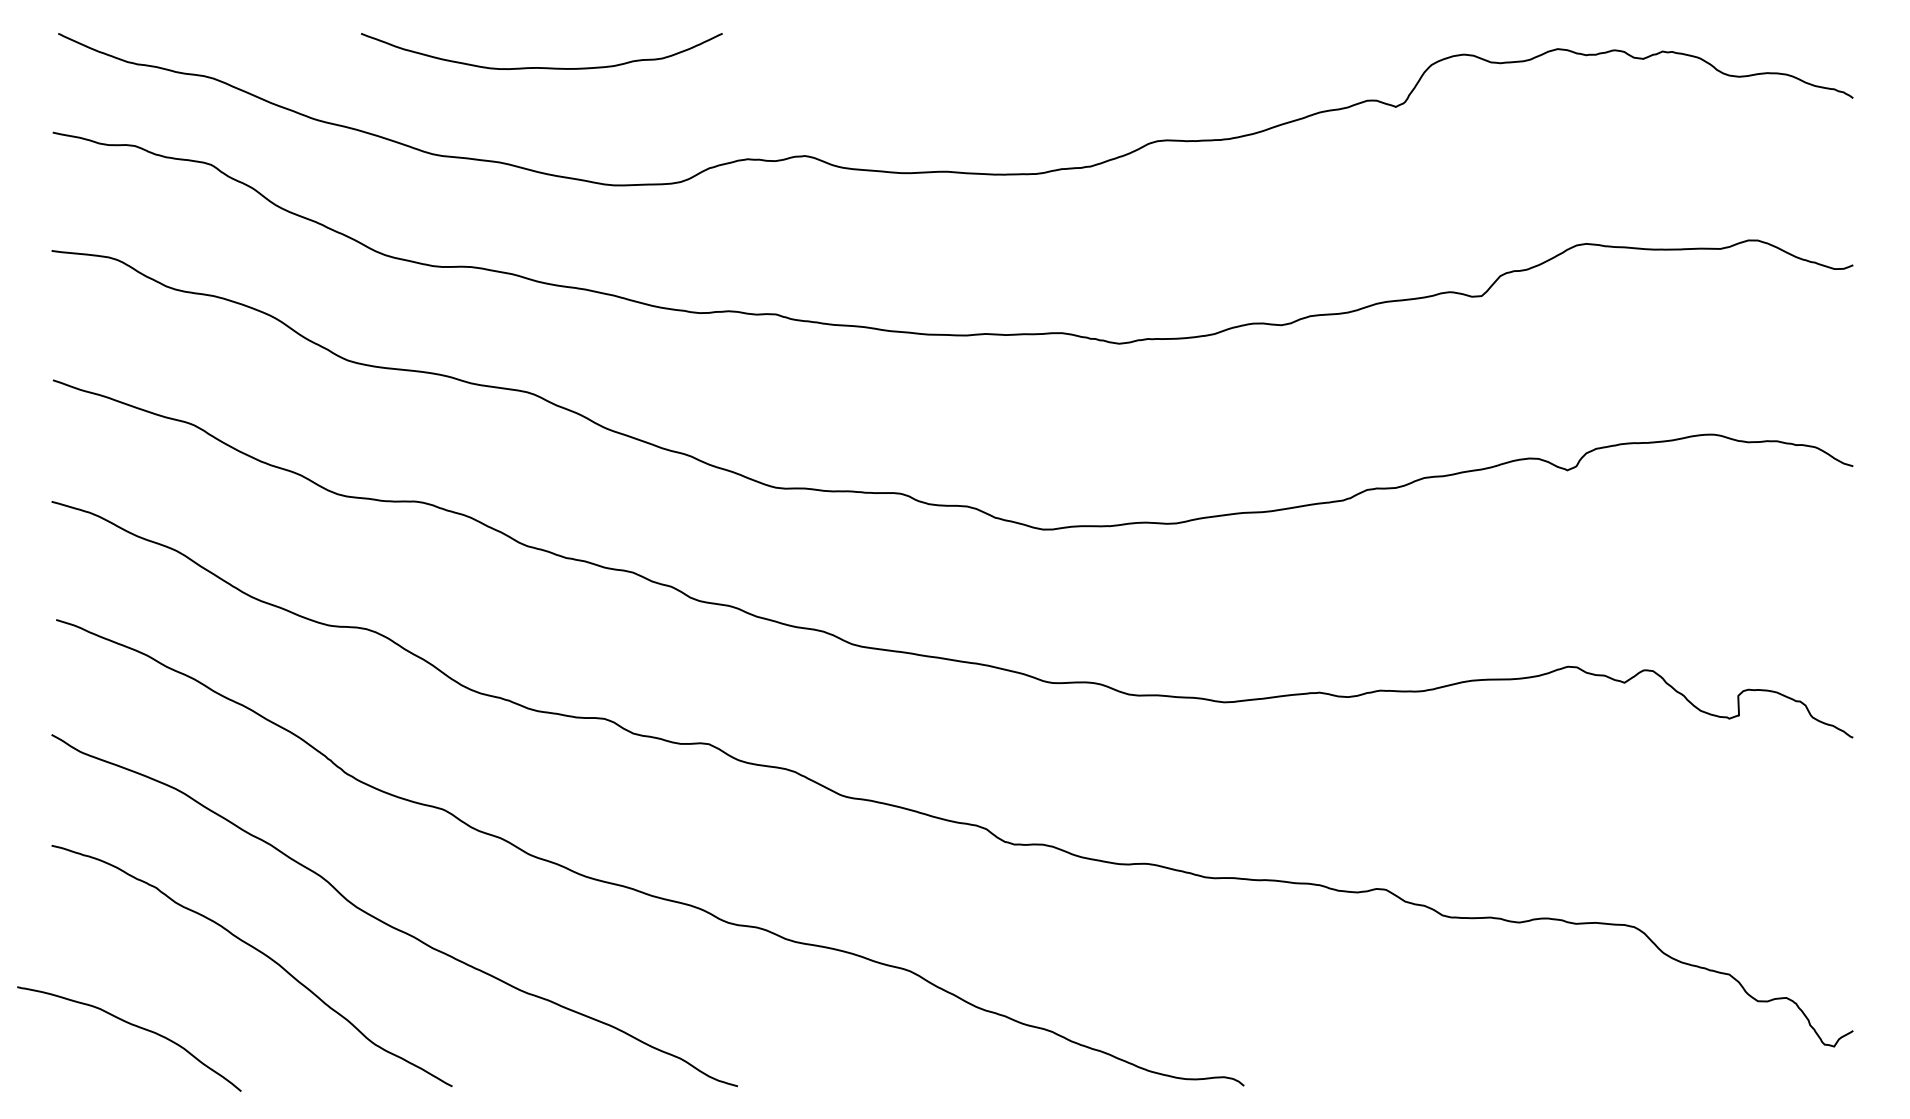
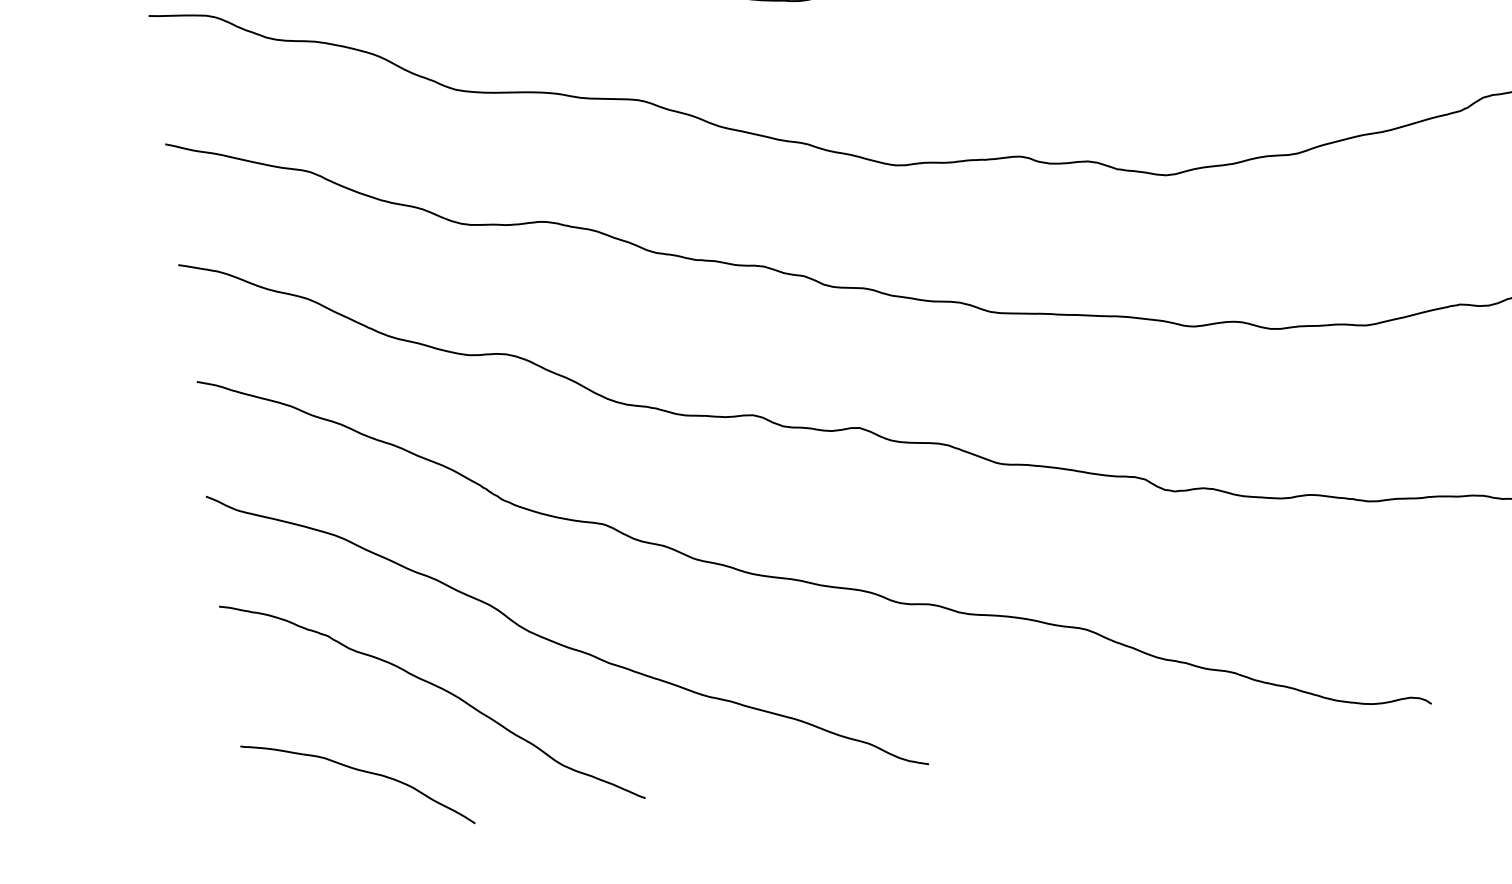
curve: (134, 1026) -> (361, 771), moved

